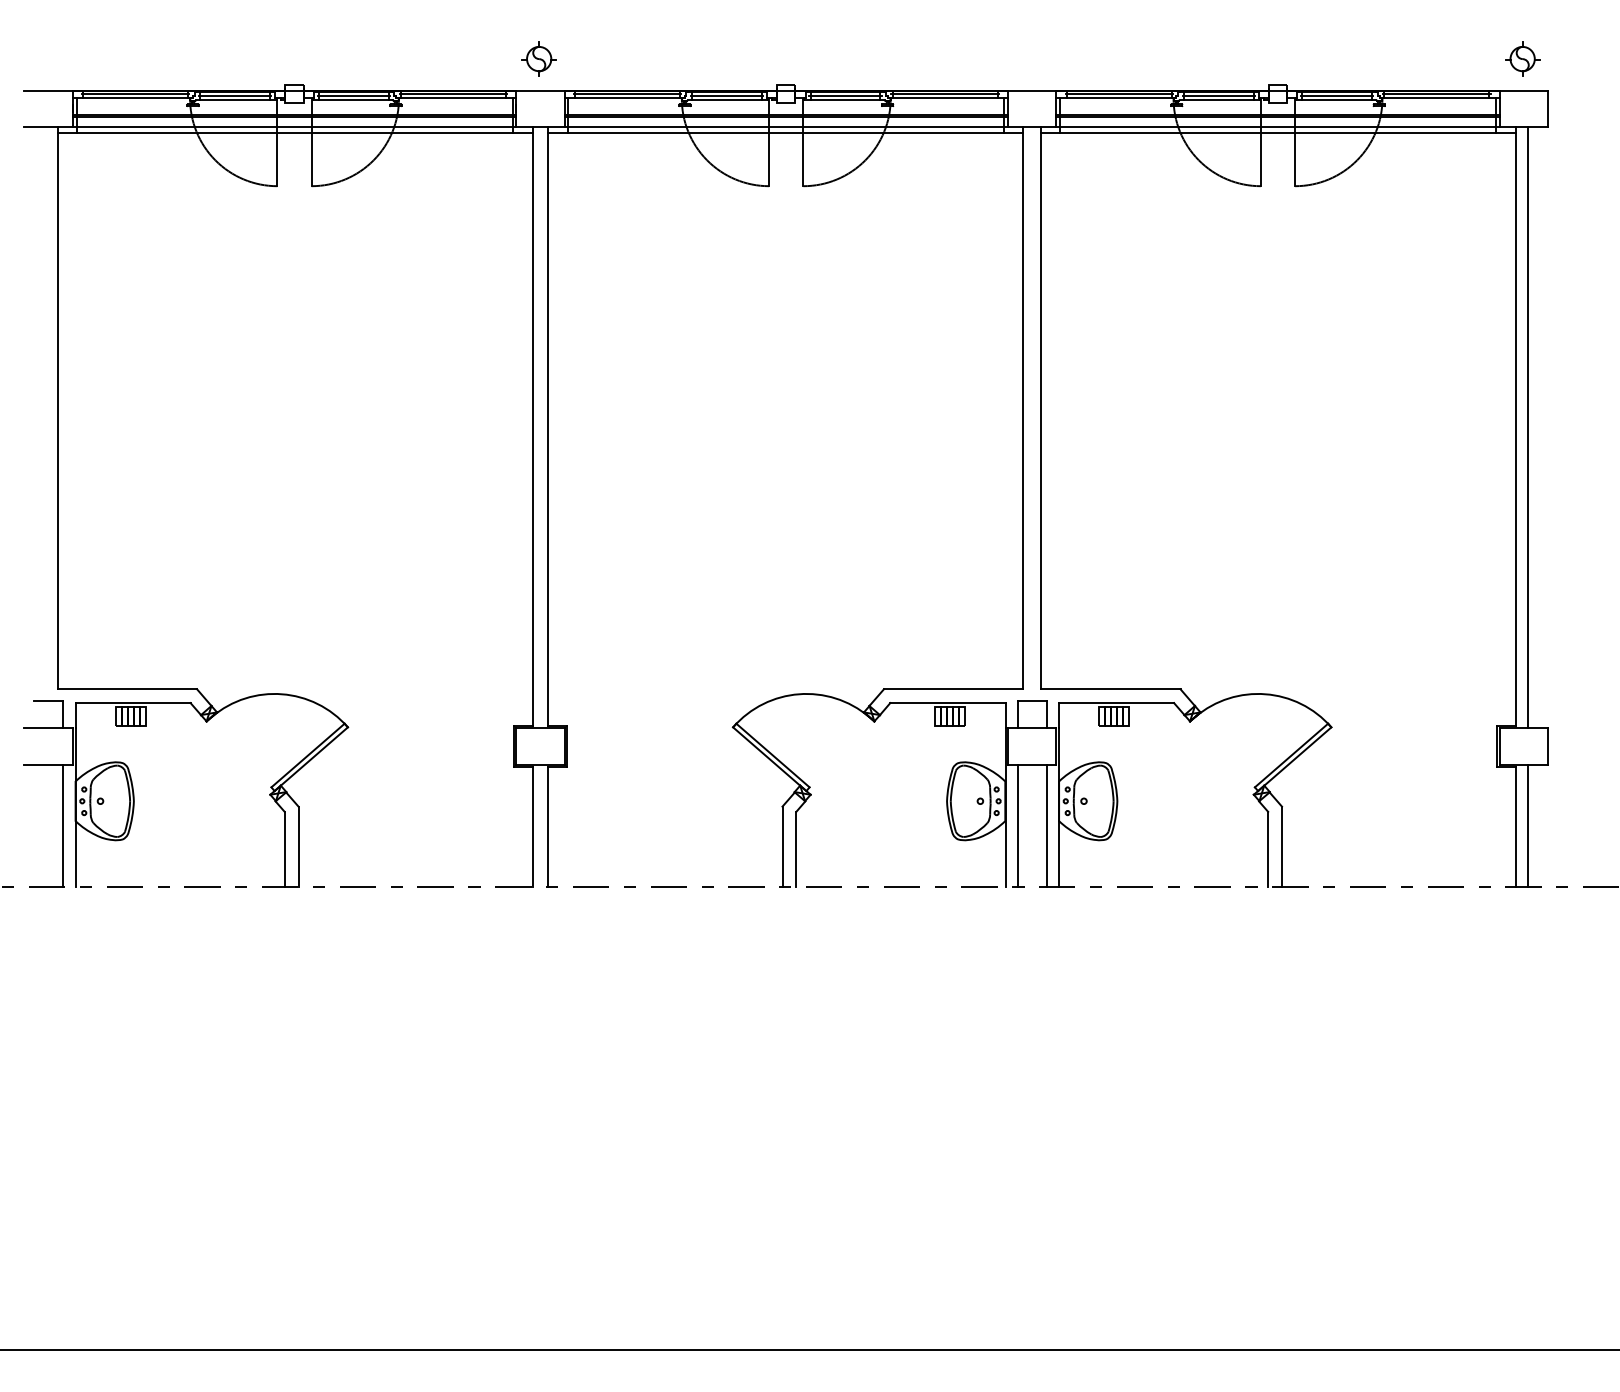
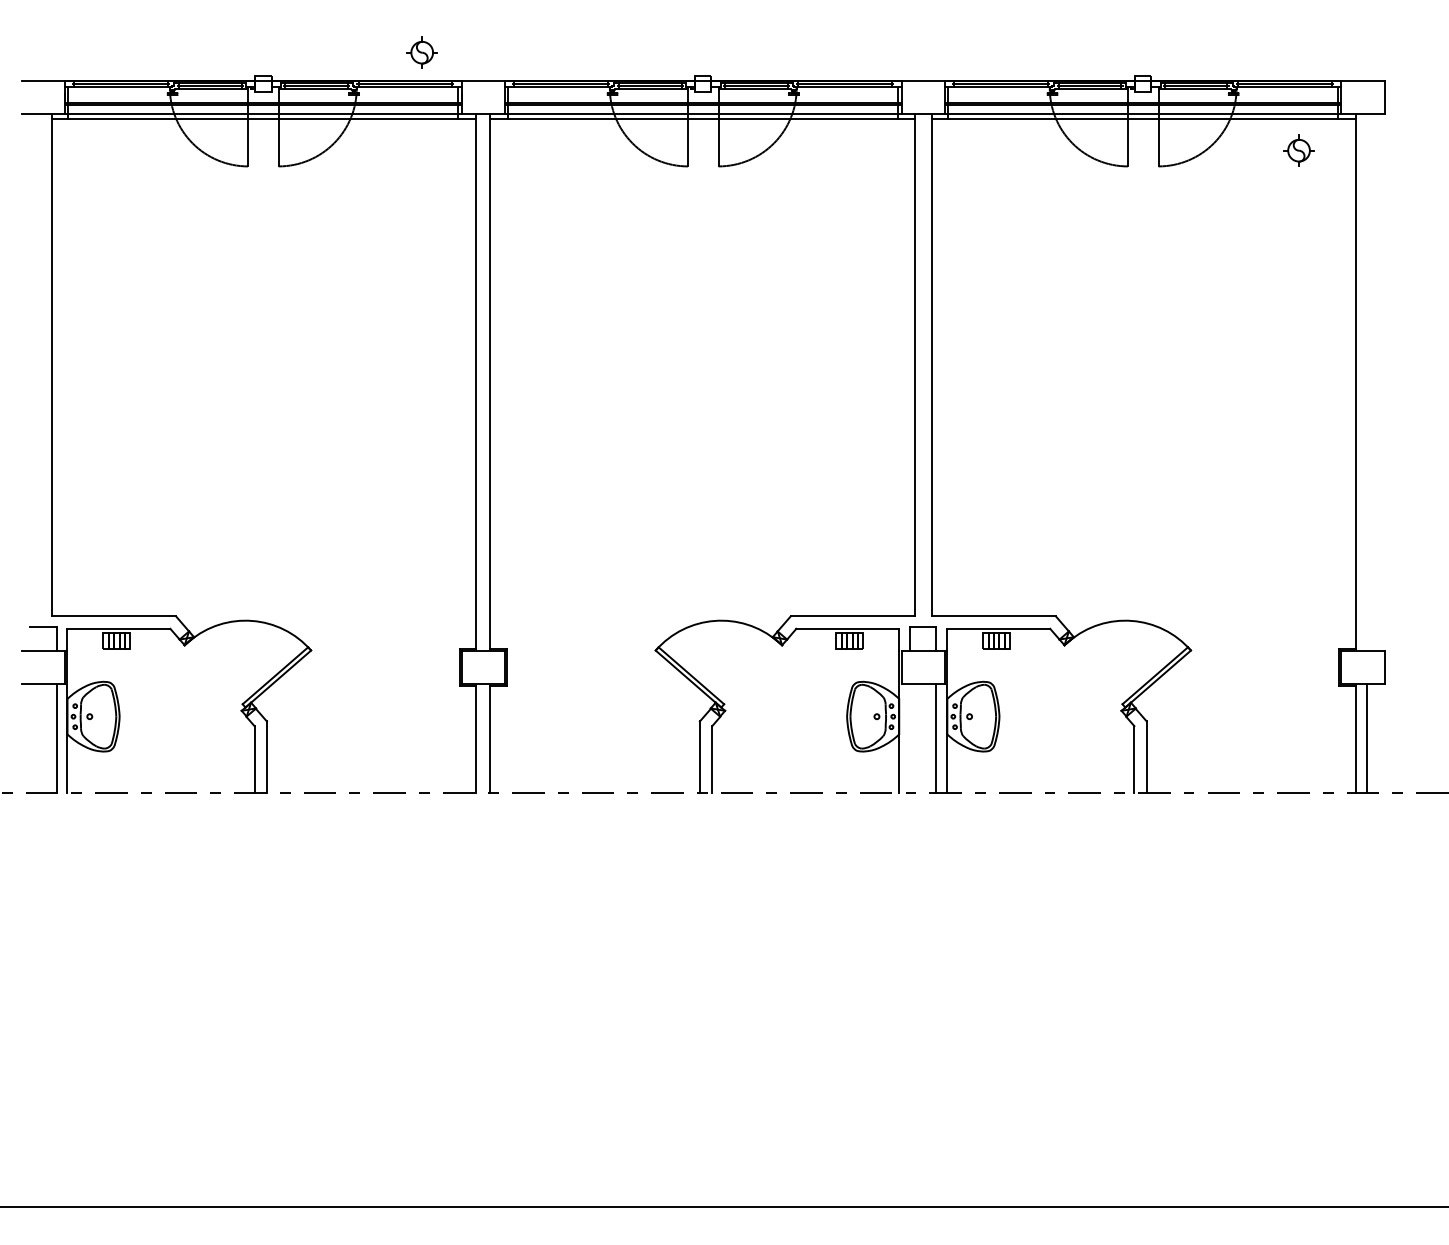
part: (538, 58) -> (421, 52), moved
part: (1522, 58) -> (1298, 150), moved
line: (1528, 427) -> (1367, 382), removed
line: (1017, 825) -> (910, 738), removed

